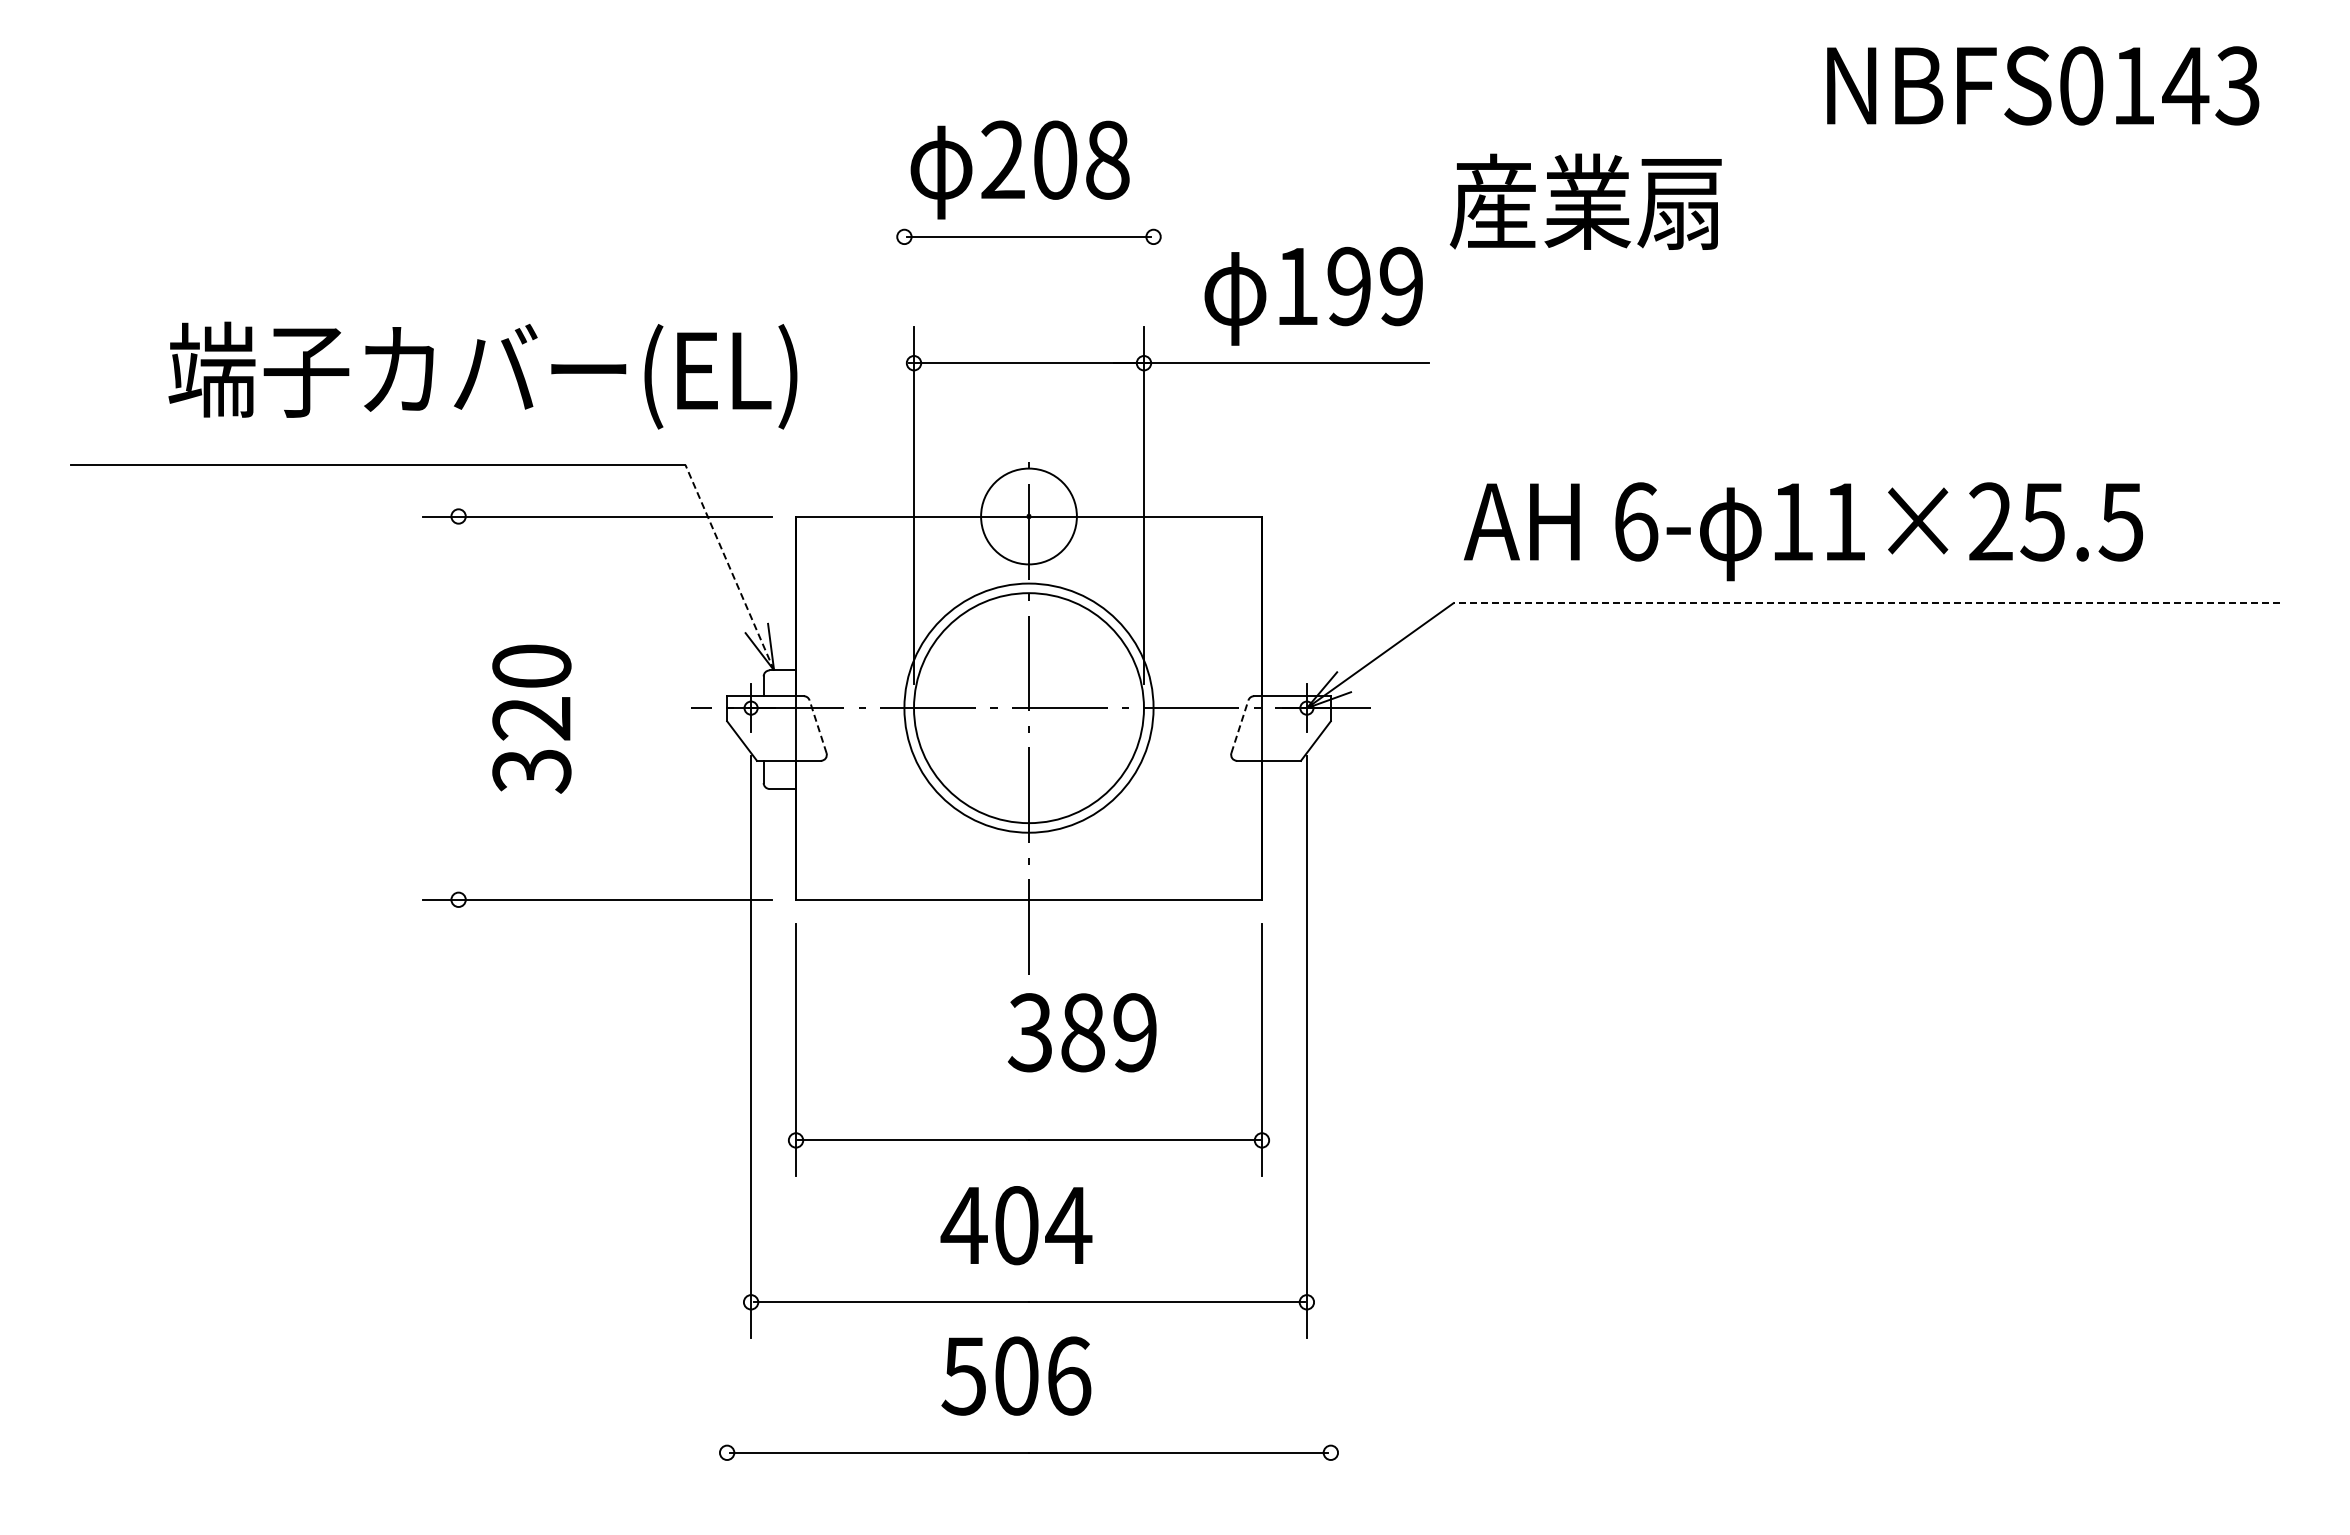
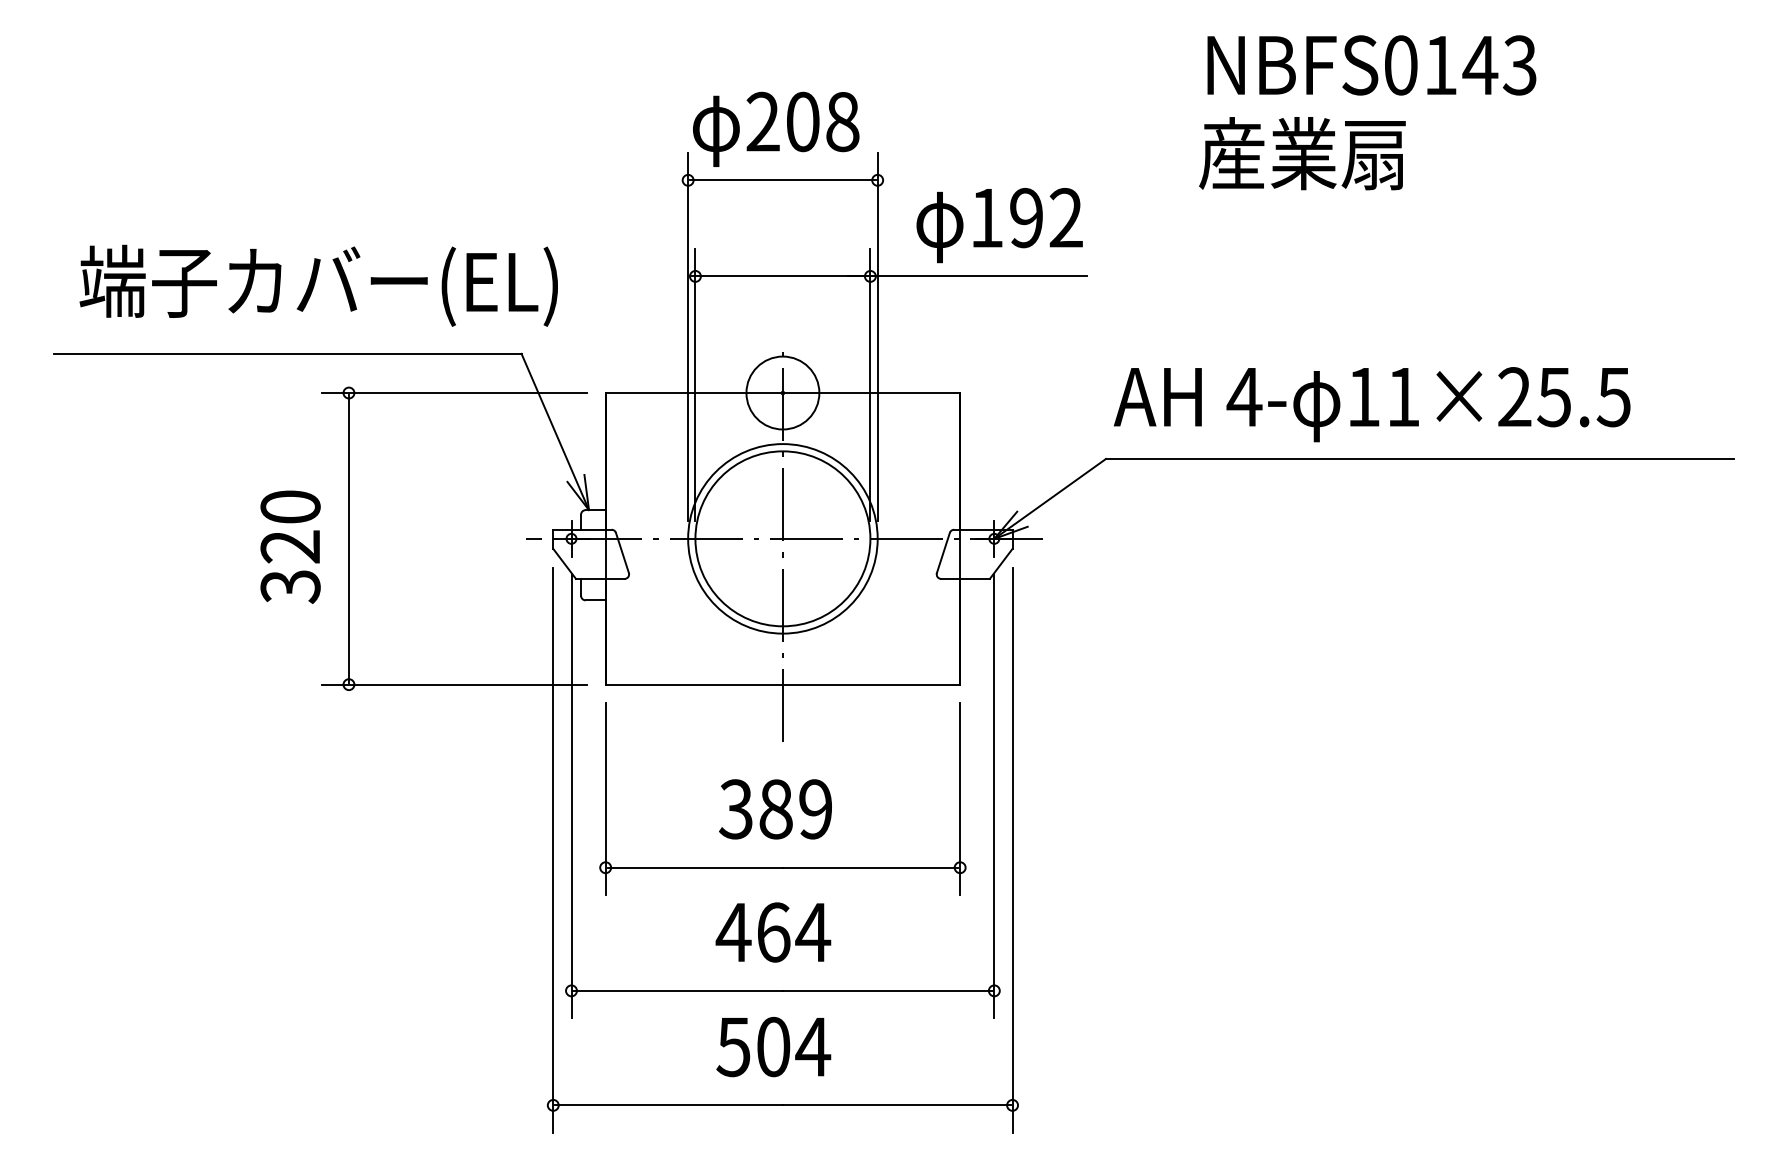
text: (2043, 85) -> (1372, 65), moved
text: (1585, 201) -> (1302, 153), moved
text: (1401, 286) -> (1066, 218), 199 -> 192
text: (482, 375) -> (318, 285), moved
line: (904, 442) -> (688, 336), added
line: (1153, 442) -> (877, 336), added
text: (1635, 521) -> (1244, 396), 6- -> 4-
line: (729, 567) -> (555, 431), dashed -> solid
line: (1866, 603) -> (1420, 459), dashed -> solid
line: (458, 707) -> (348, 538), added
text: (531, 718) -> (290, 546), moved
line: (818, 726) -> (622, 552), dashed -> solid
line: (1239, 726) -> (943, 552), dashed -> solid
text: (1082, 1032) -> (775, 809), moved
line: (727, 1117) -> (553, 850), added
line: (1330, 1117) -> (1012, 850), added
text: (1016, 1225) -> (773, 932), 404 -> 464
text: (1068, 1375) -> (812, 1046), 506 -> 504

